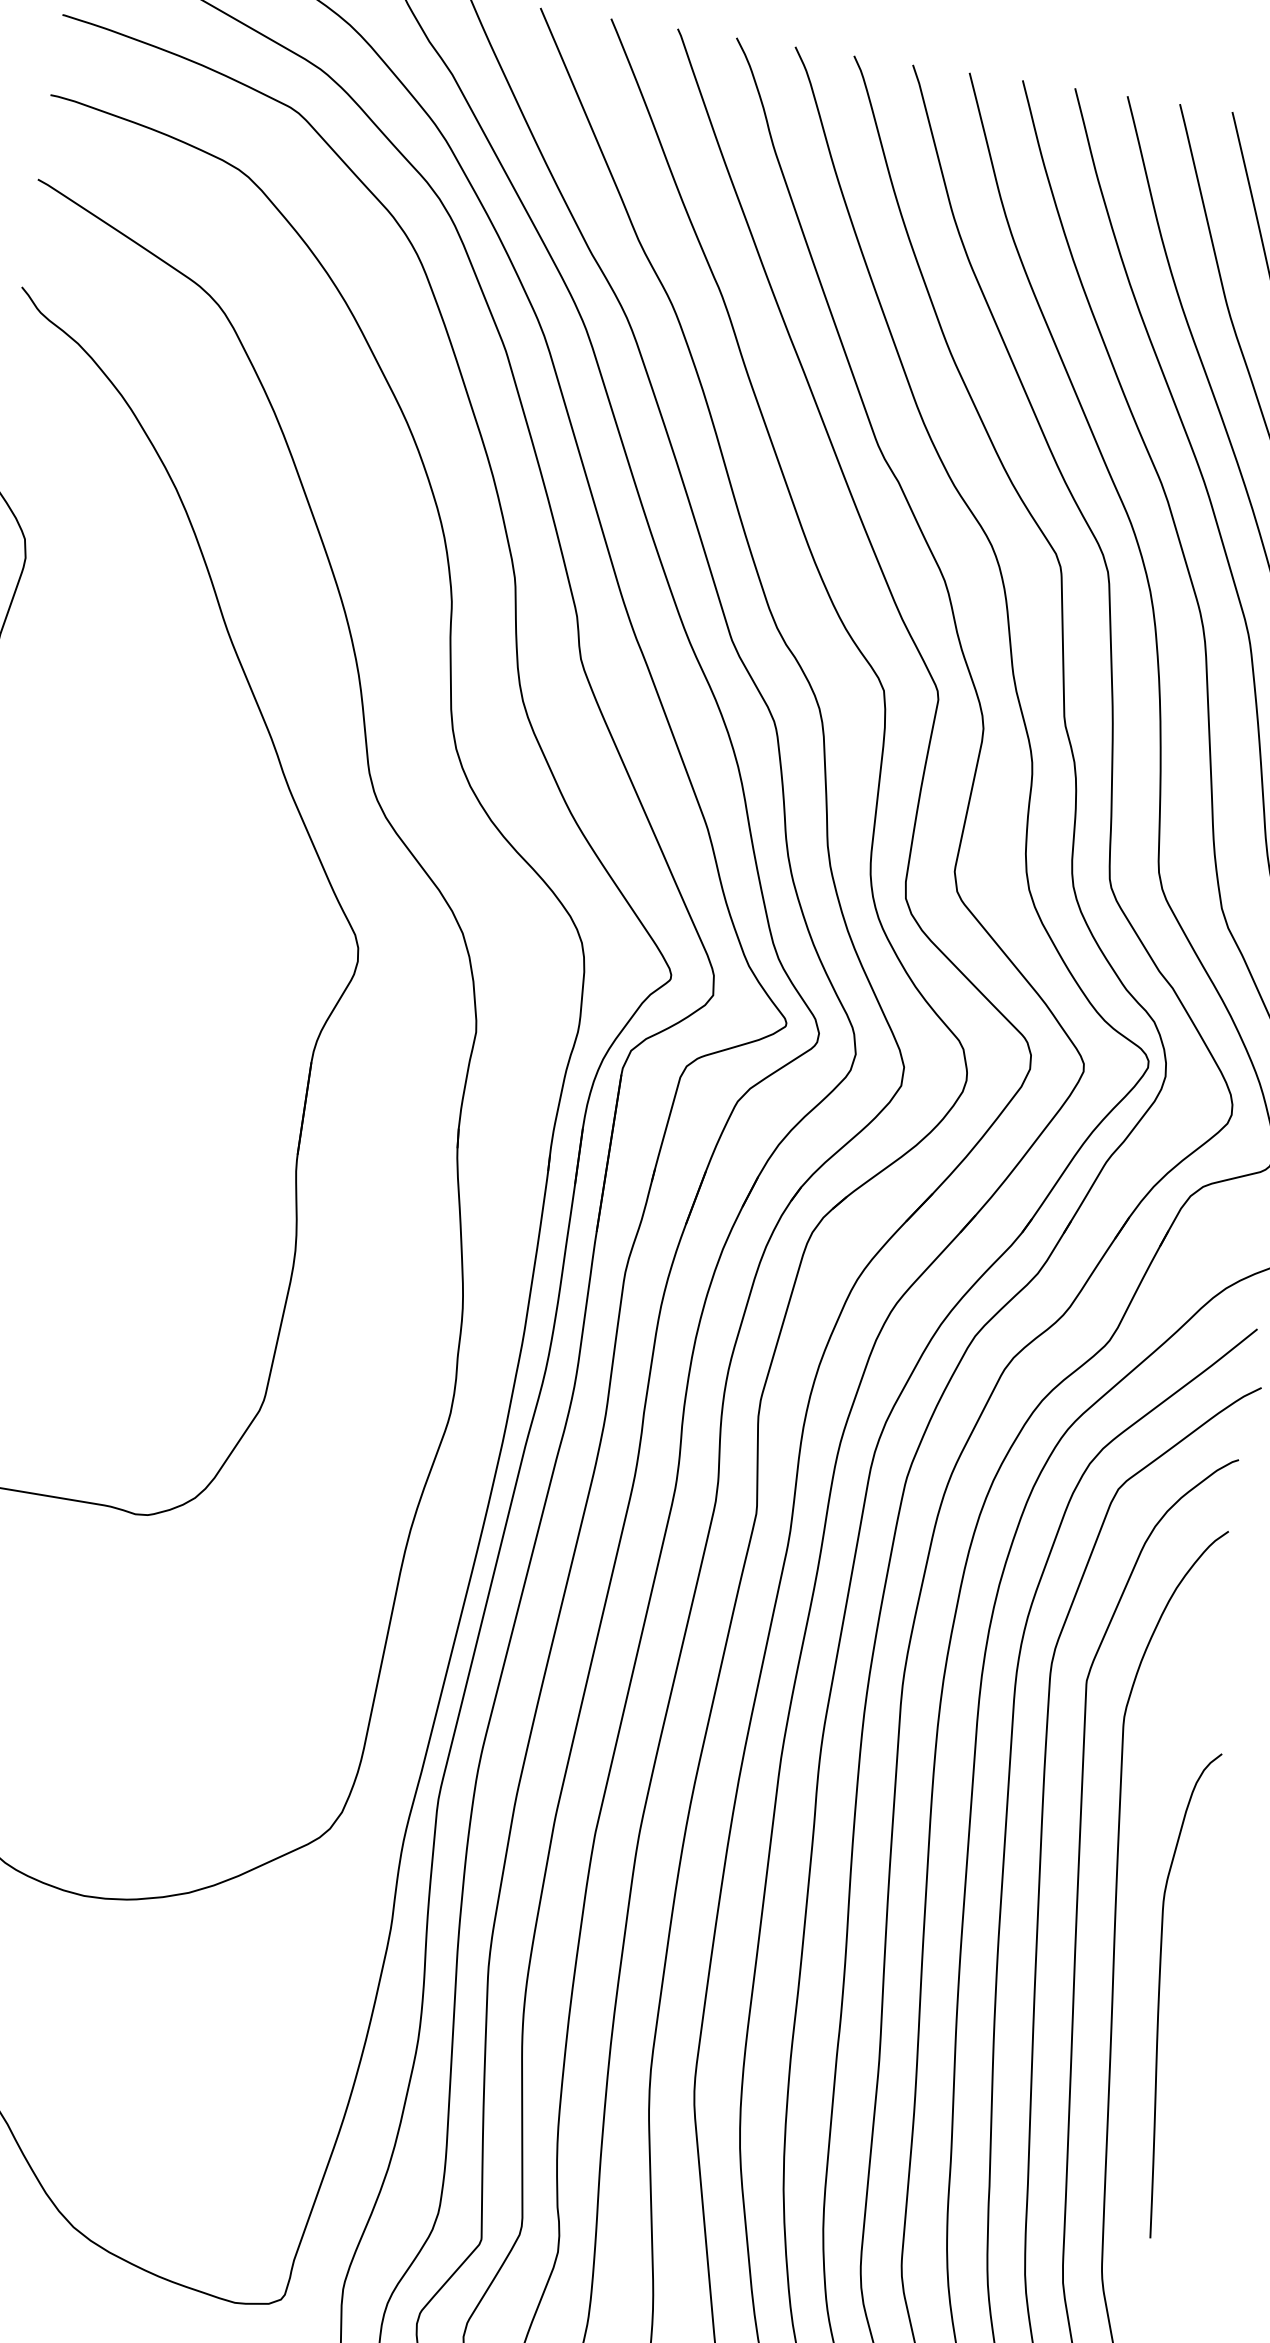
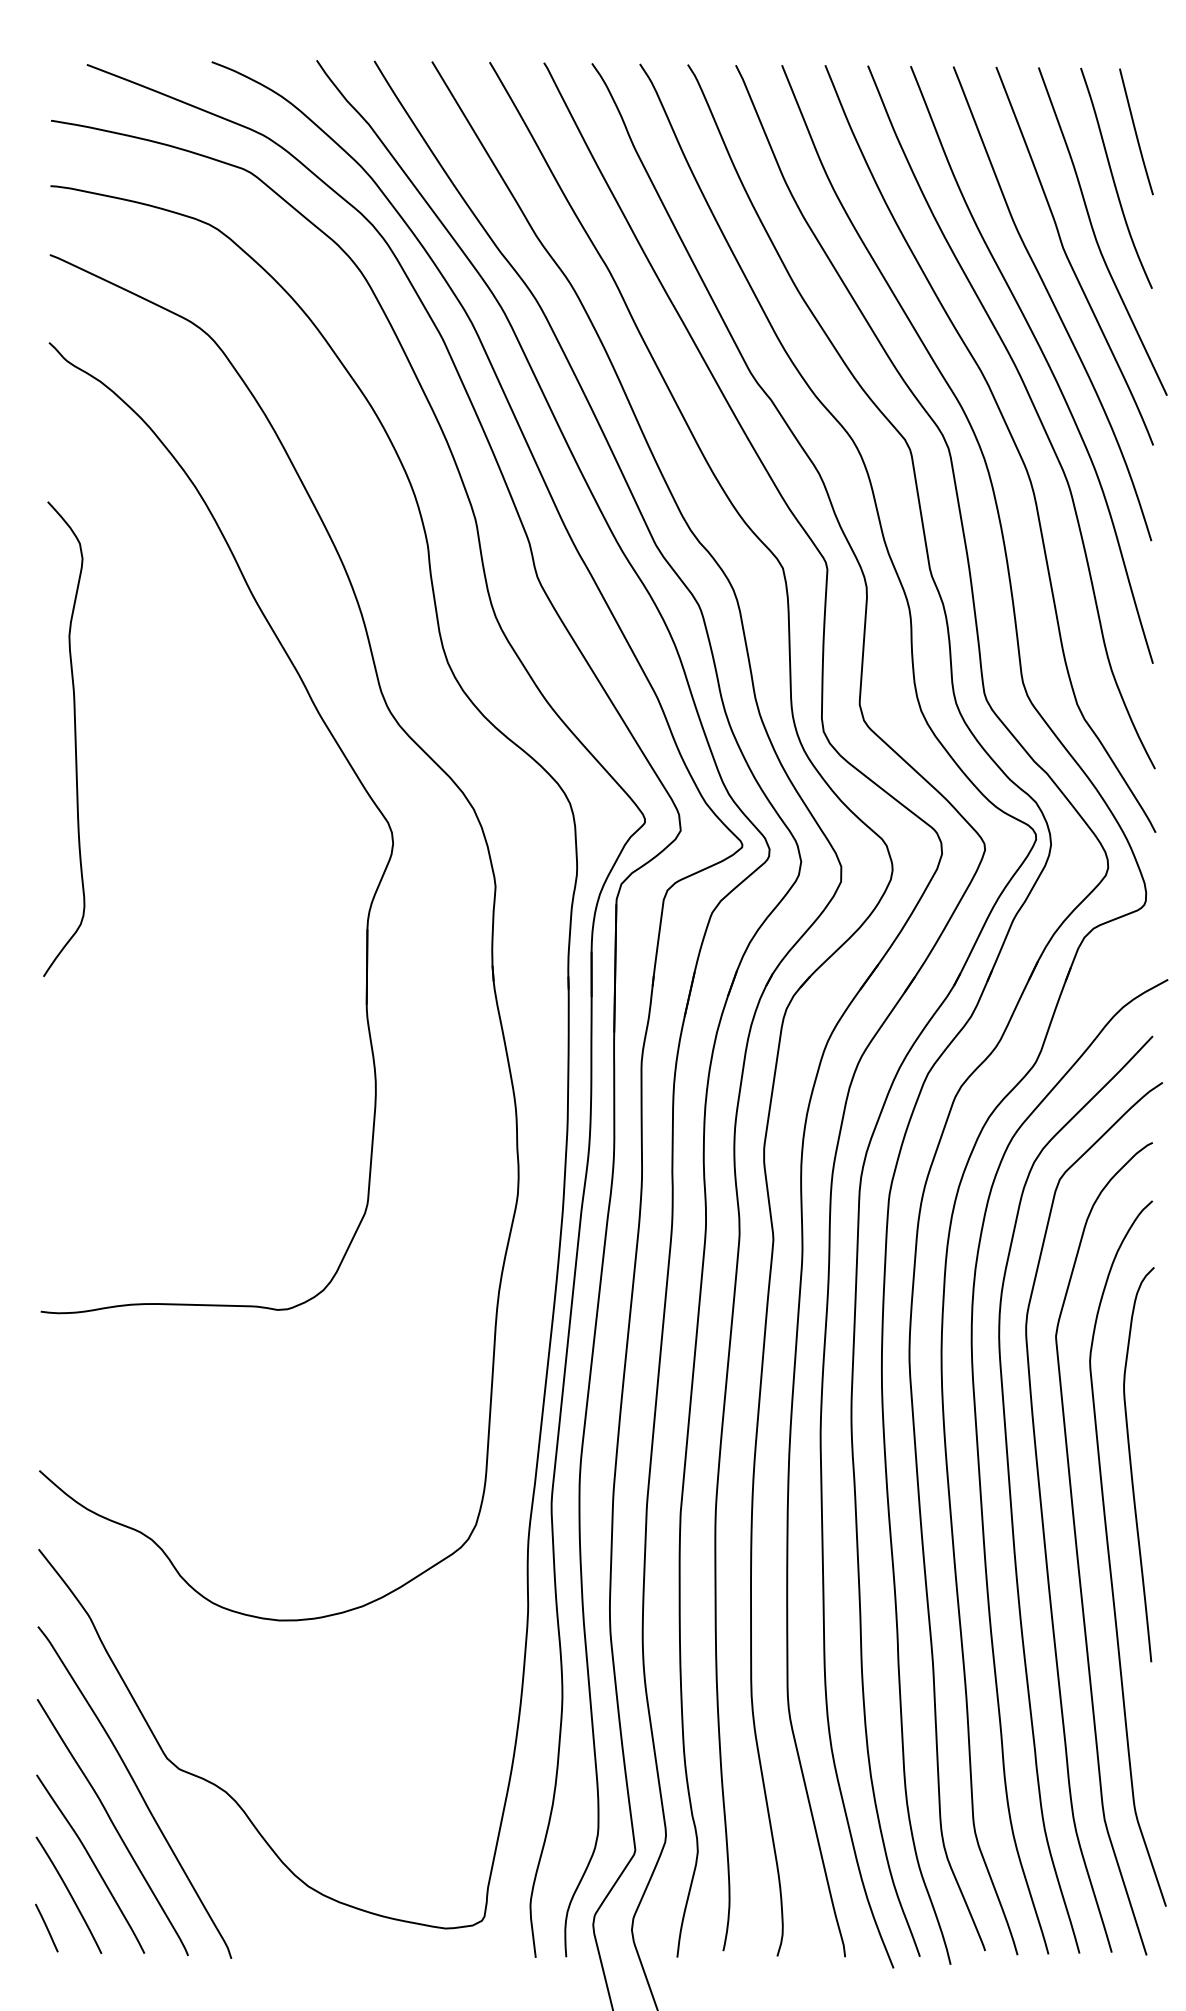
curve: (1160, 1992) -> (1131, 1464), moved

